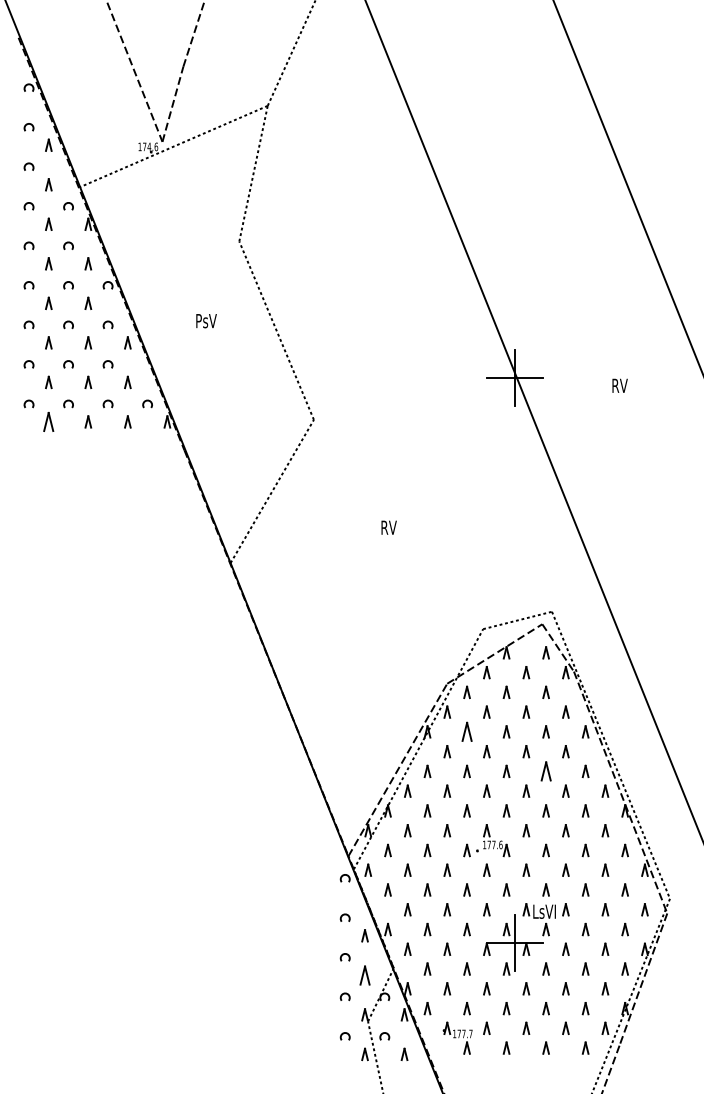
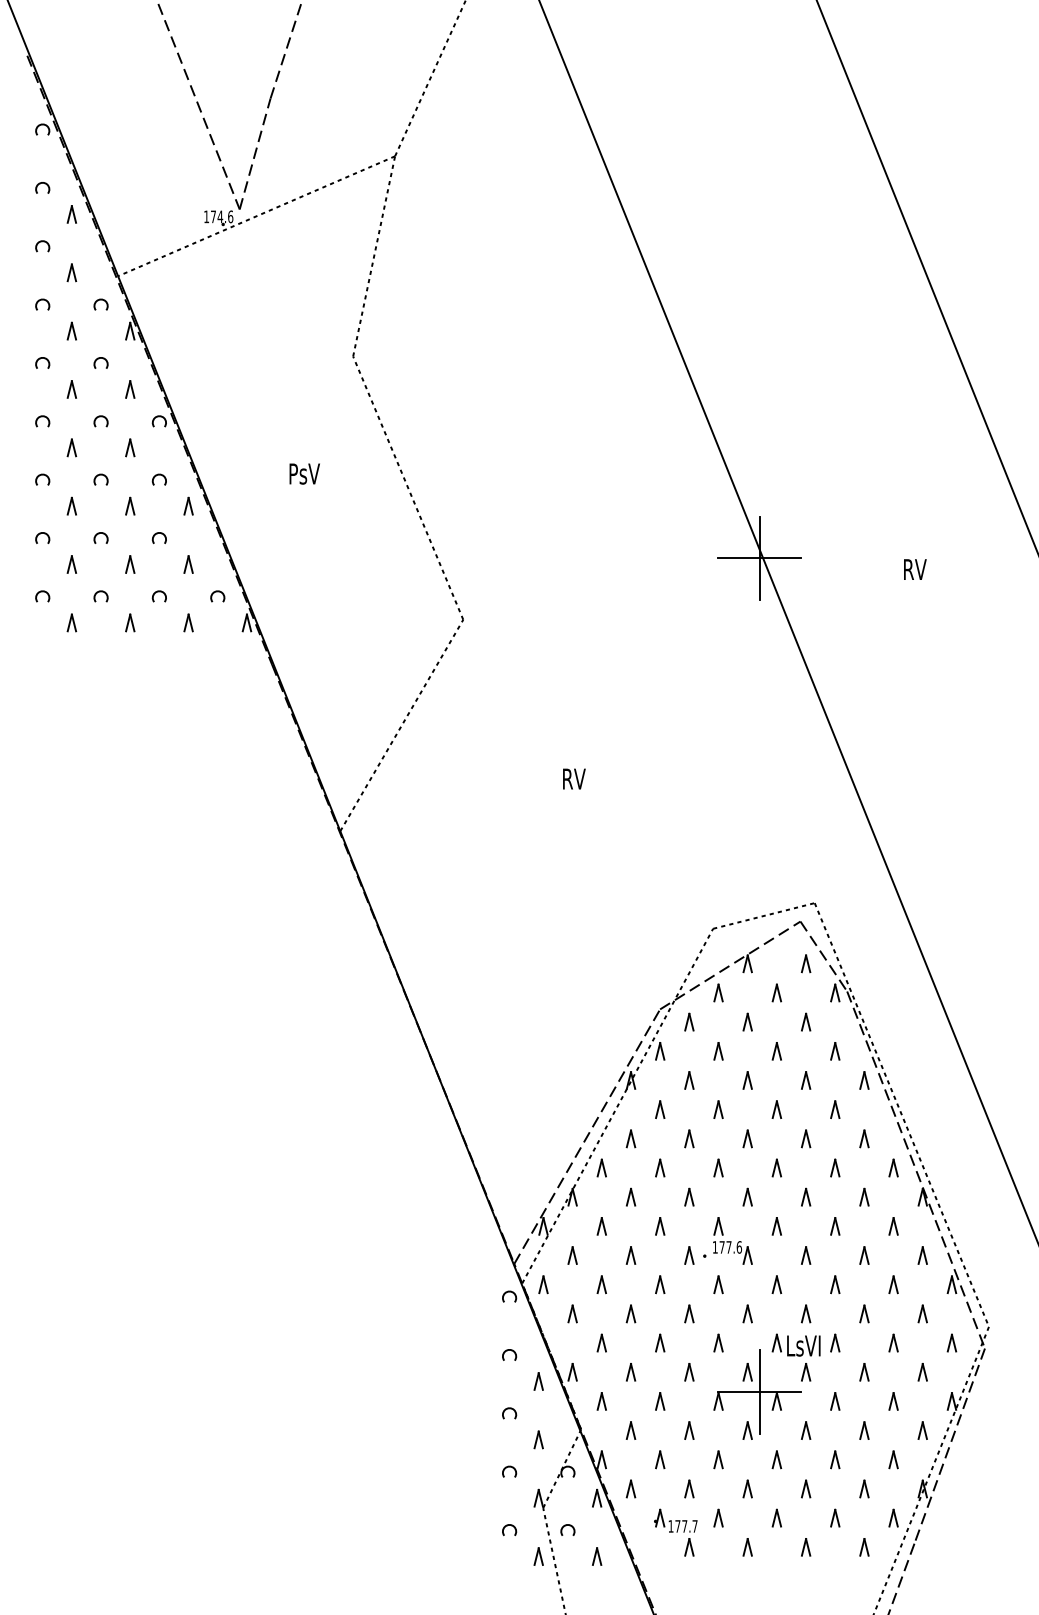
part: (48, 421) -> (71, 622), size x0.62
part: (466, 731) -> (688, 1079), size x0.62
part: (545, 771) -> (805, 1138), size x0.62
part: (364, 974) -> (537, 1438), size x0.62

